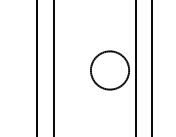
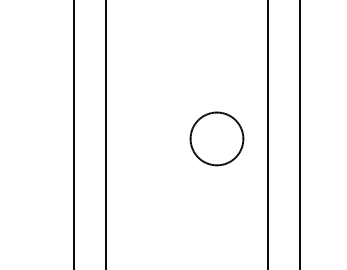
circle: (109, 70) -> (215, 138), size x0.7

